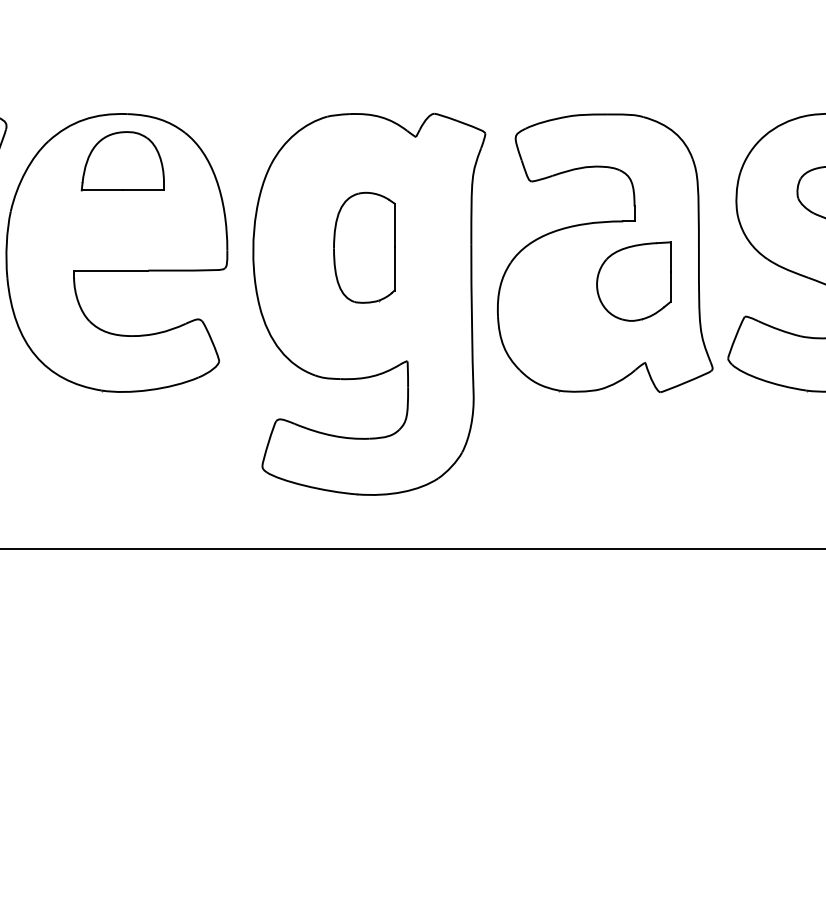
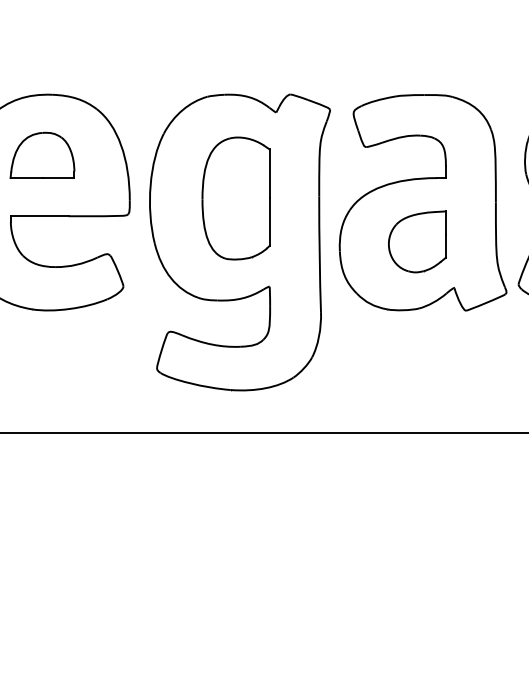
part: (122, 161) -> (42, 155), moved
part: (364, 247) -> (236, 198), size x1.43
part: (633, 281) -> (417, 241), moved

